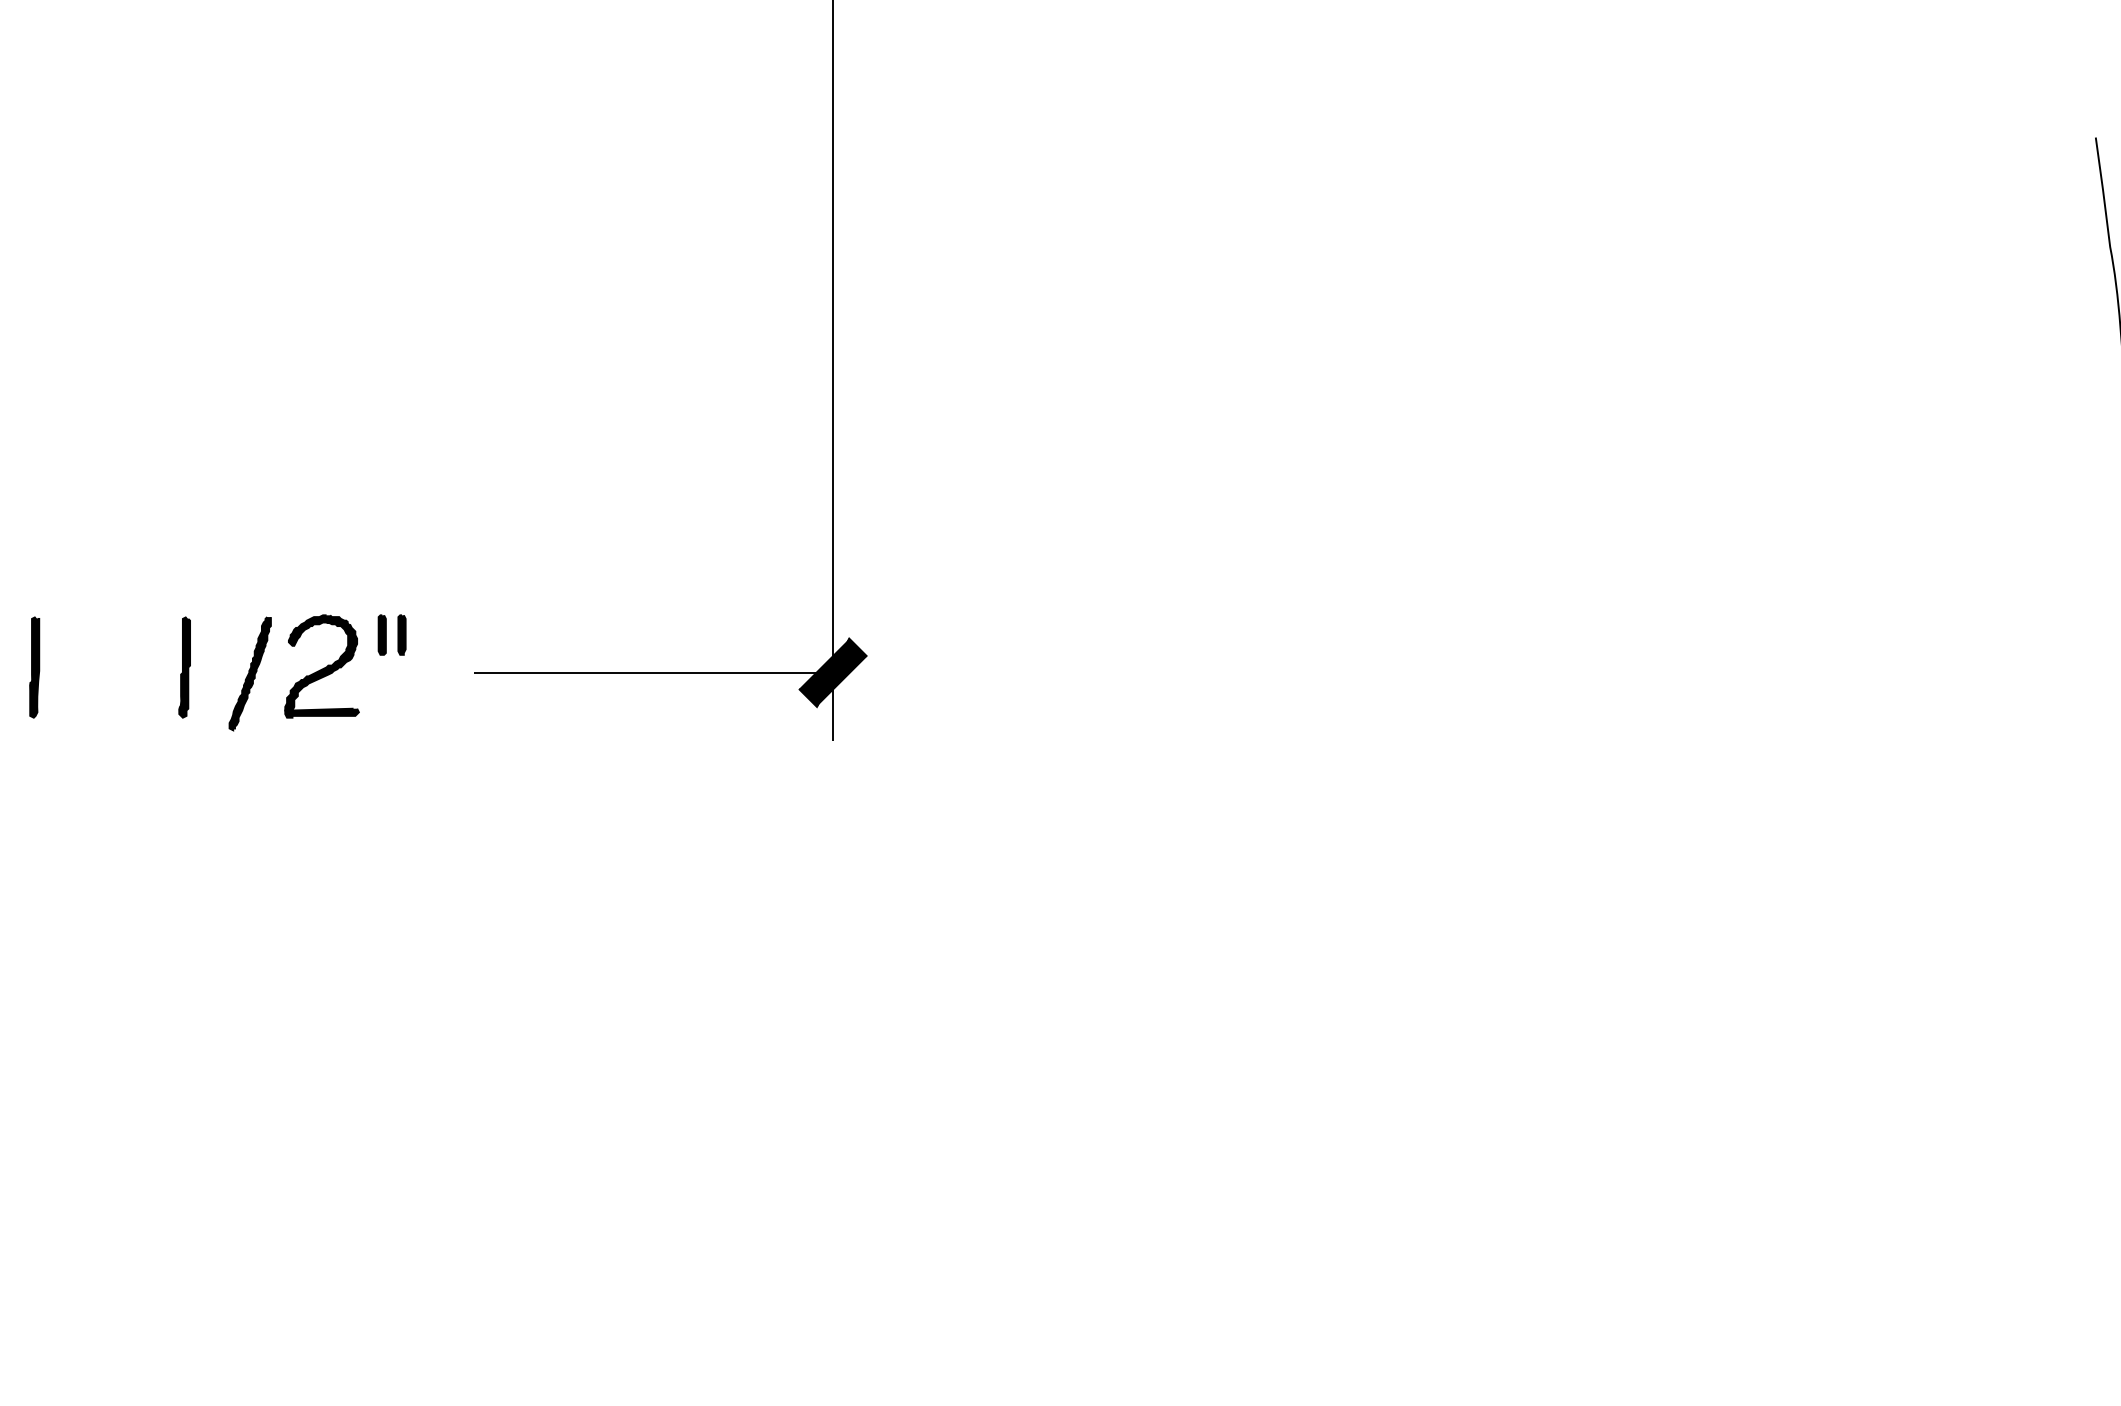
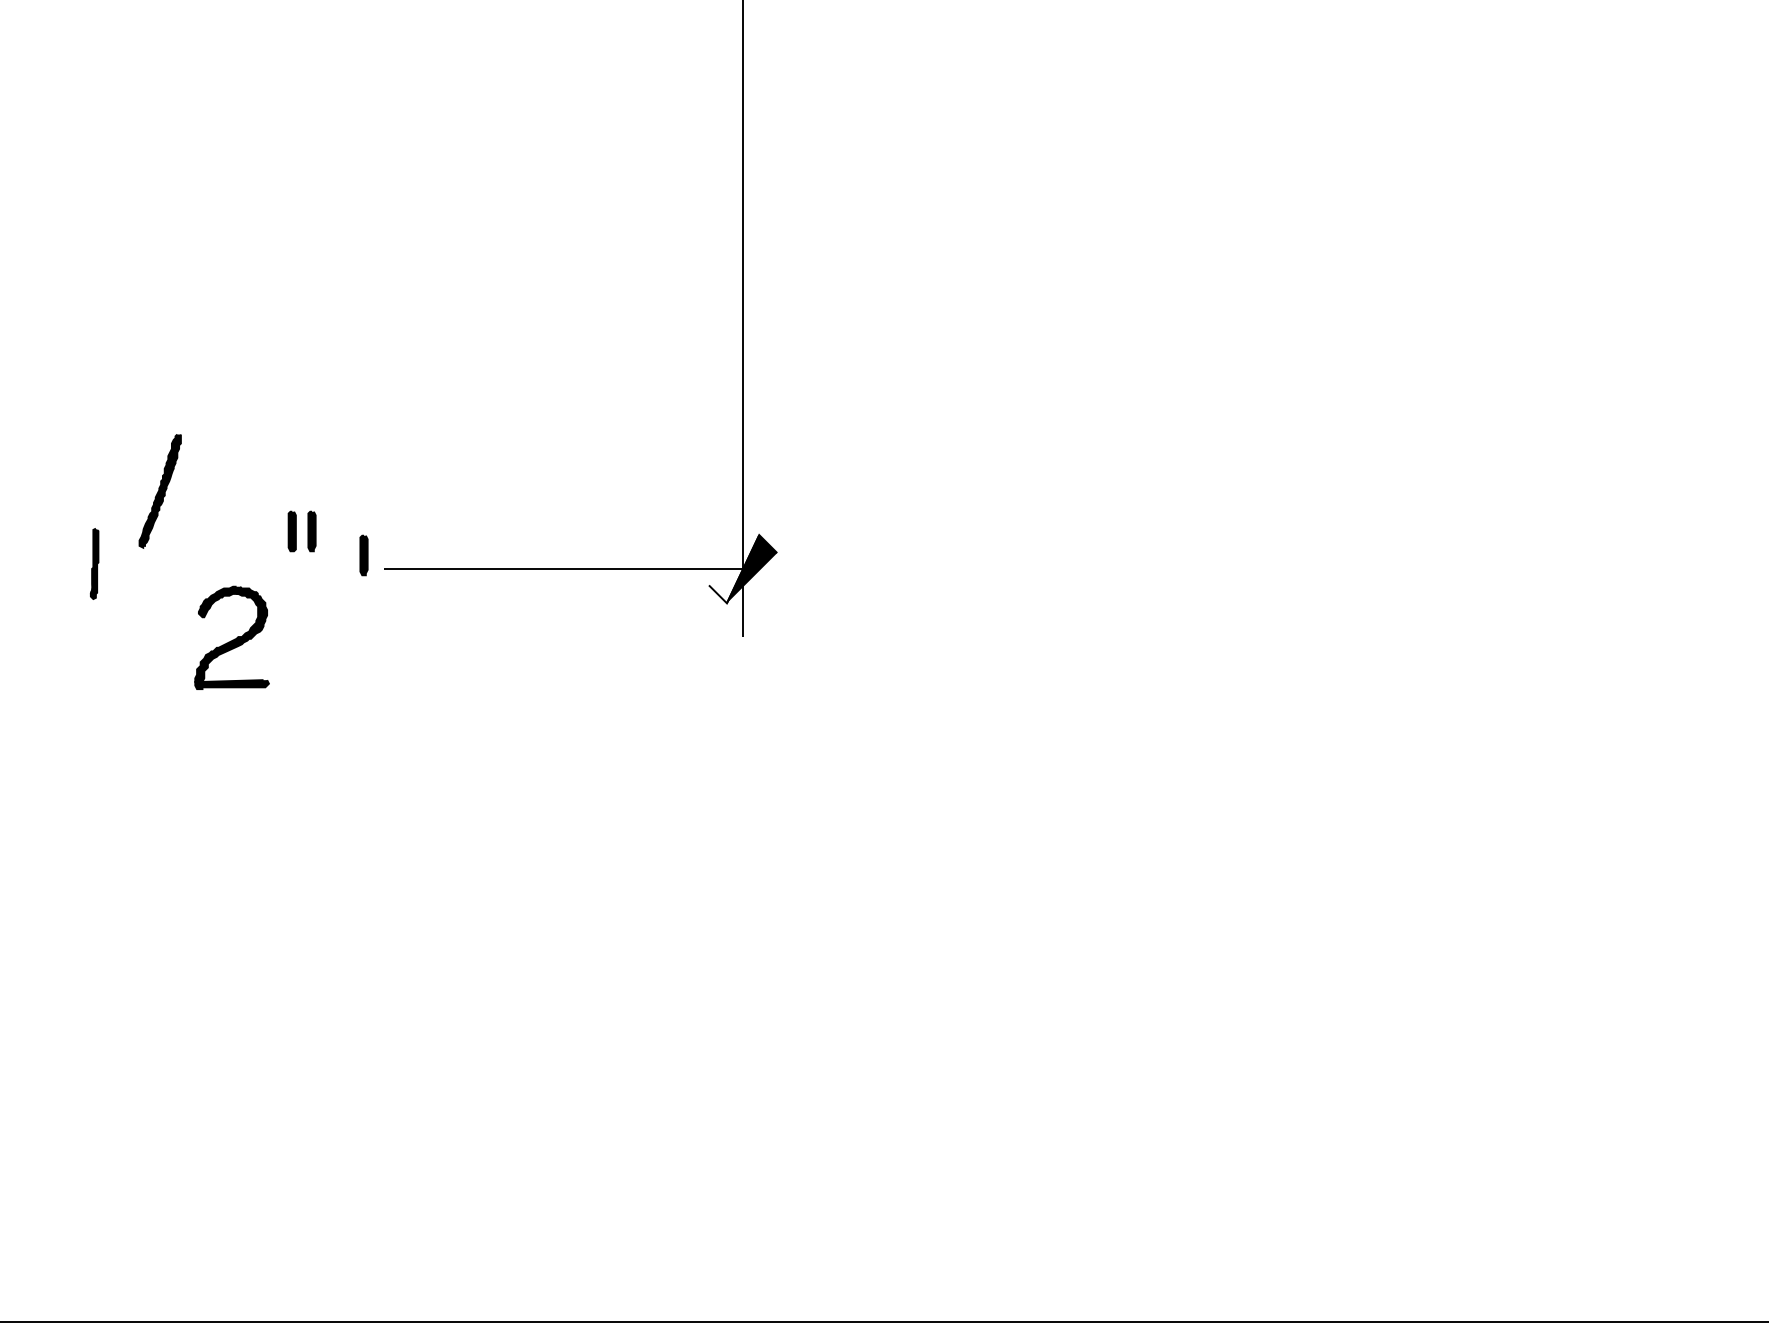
part: (453, 658) -> (363, 554), added
part: (321, 666) -> (231, 637), moved
part: (184, 667) -> (94, 563), size x0.7
fill: (823, 672) -> (733, 568), removed
part: (249, 673) -> (159, 490), moved

